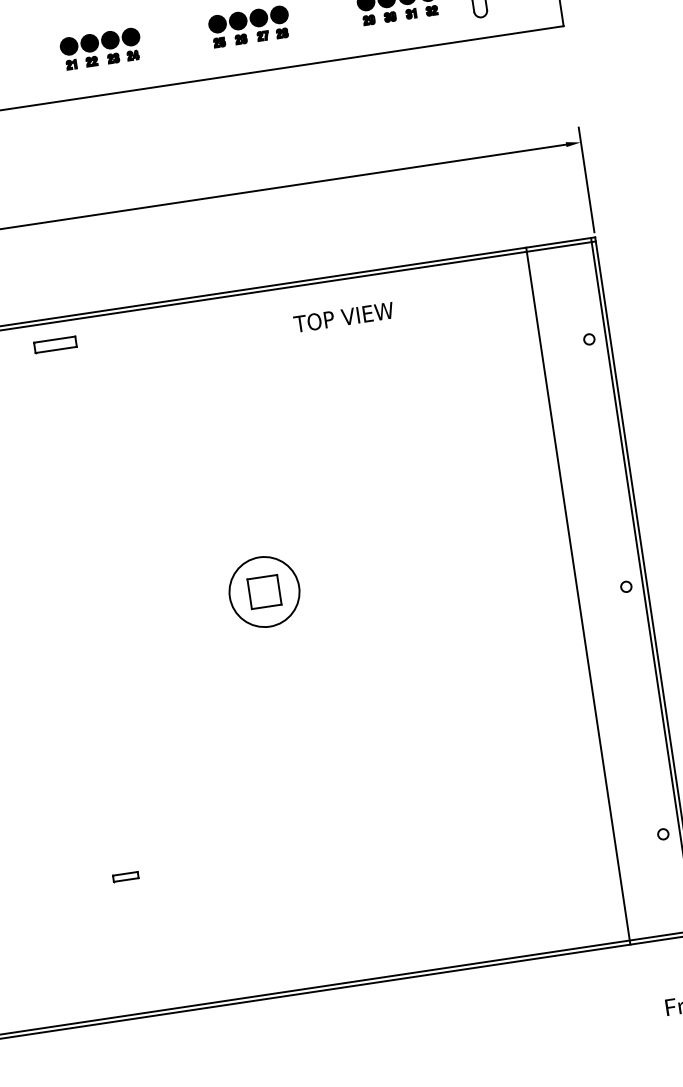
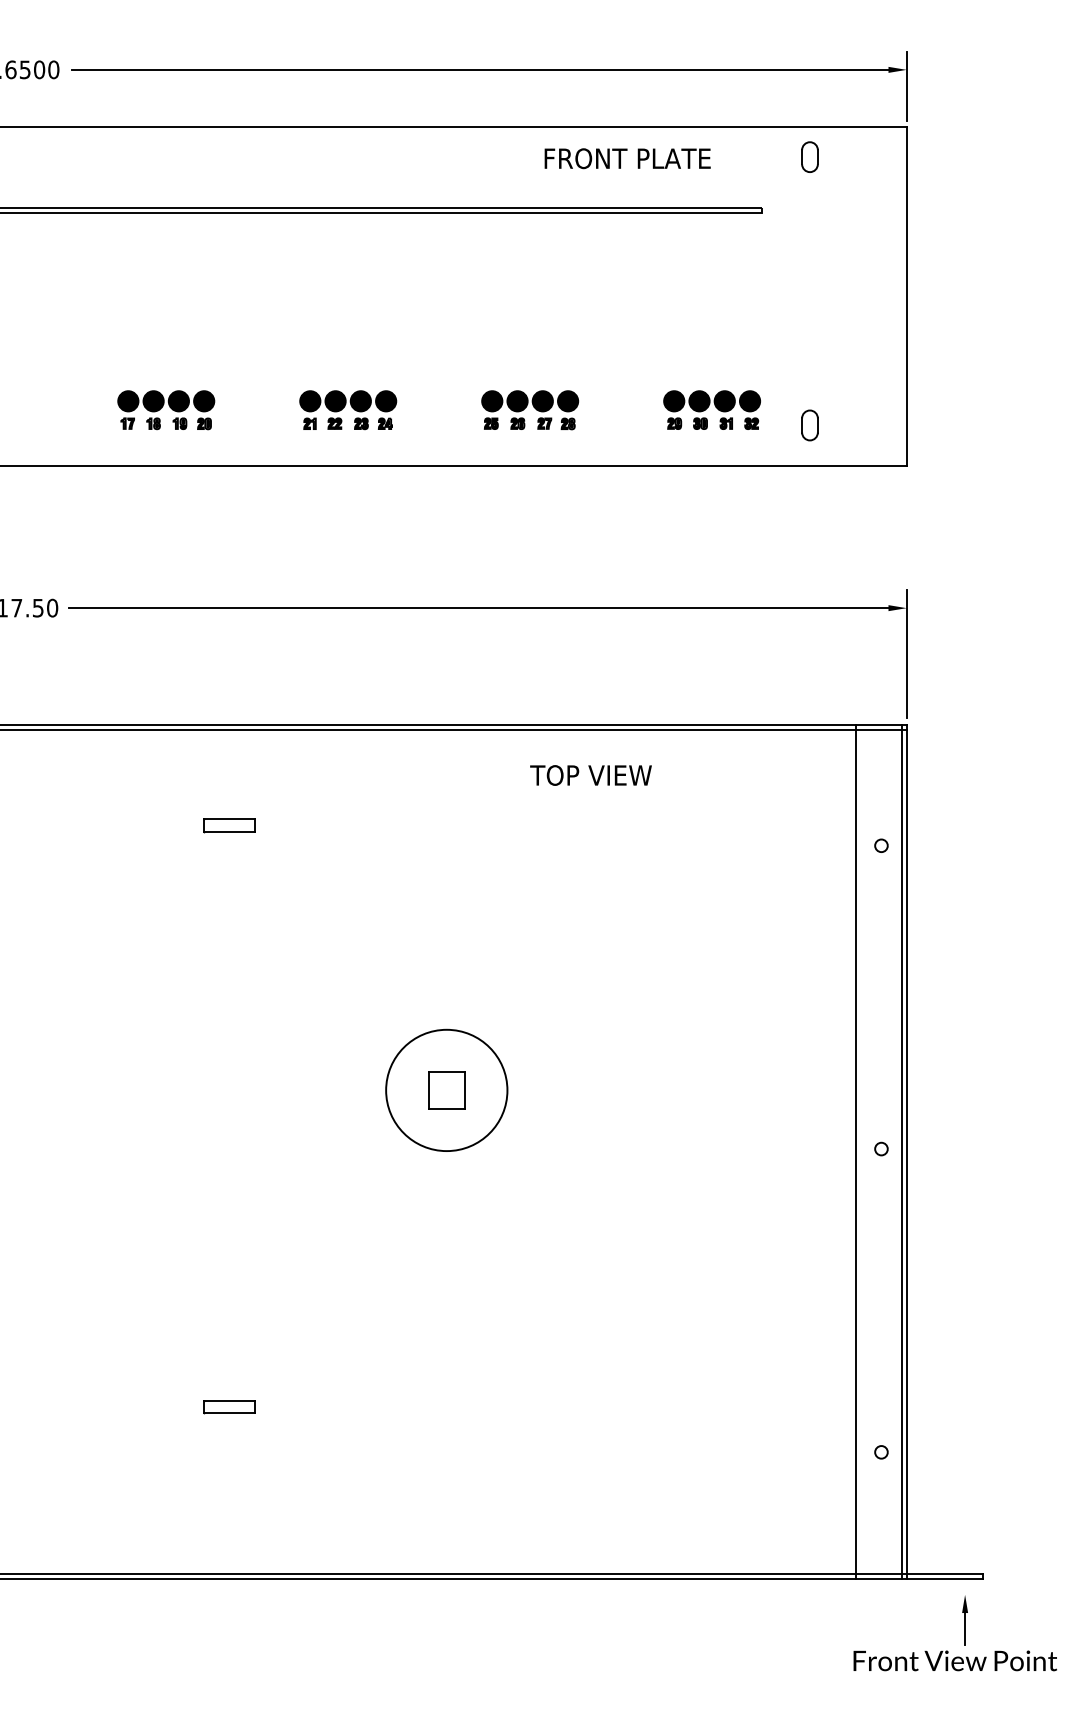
part: (55, 344) -> (229, 825), moved
circle: (264, 592) -> (446, 1090), size x1.43
line: (578, 596) -> (856, 1151), moved
part: (125, 877) -> (229, 1407), size x1.67

